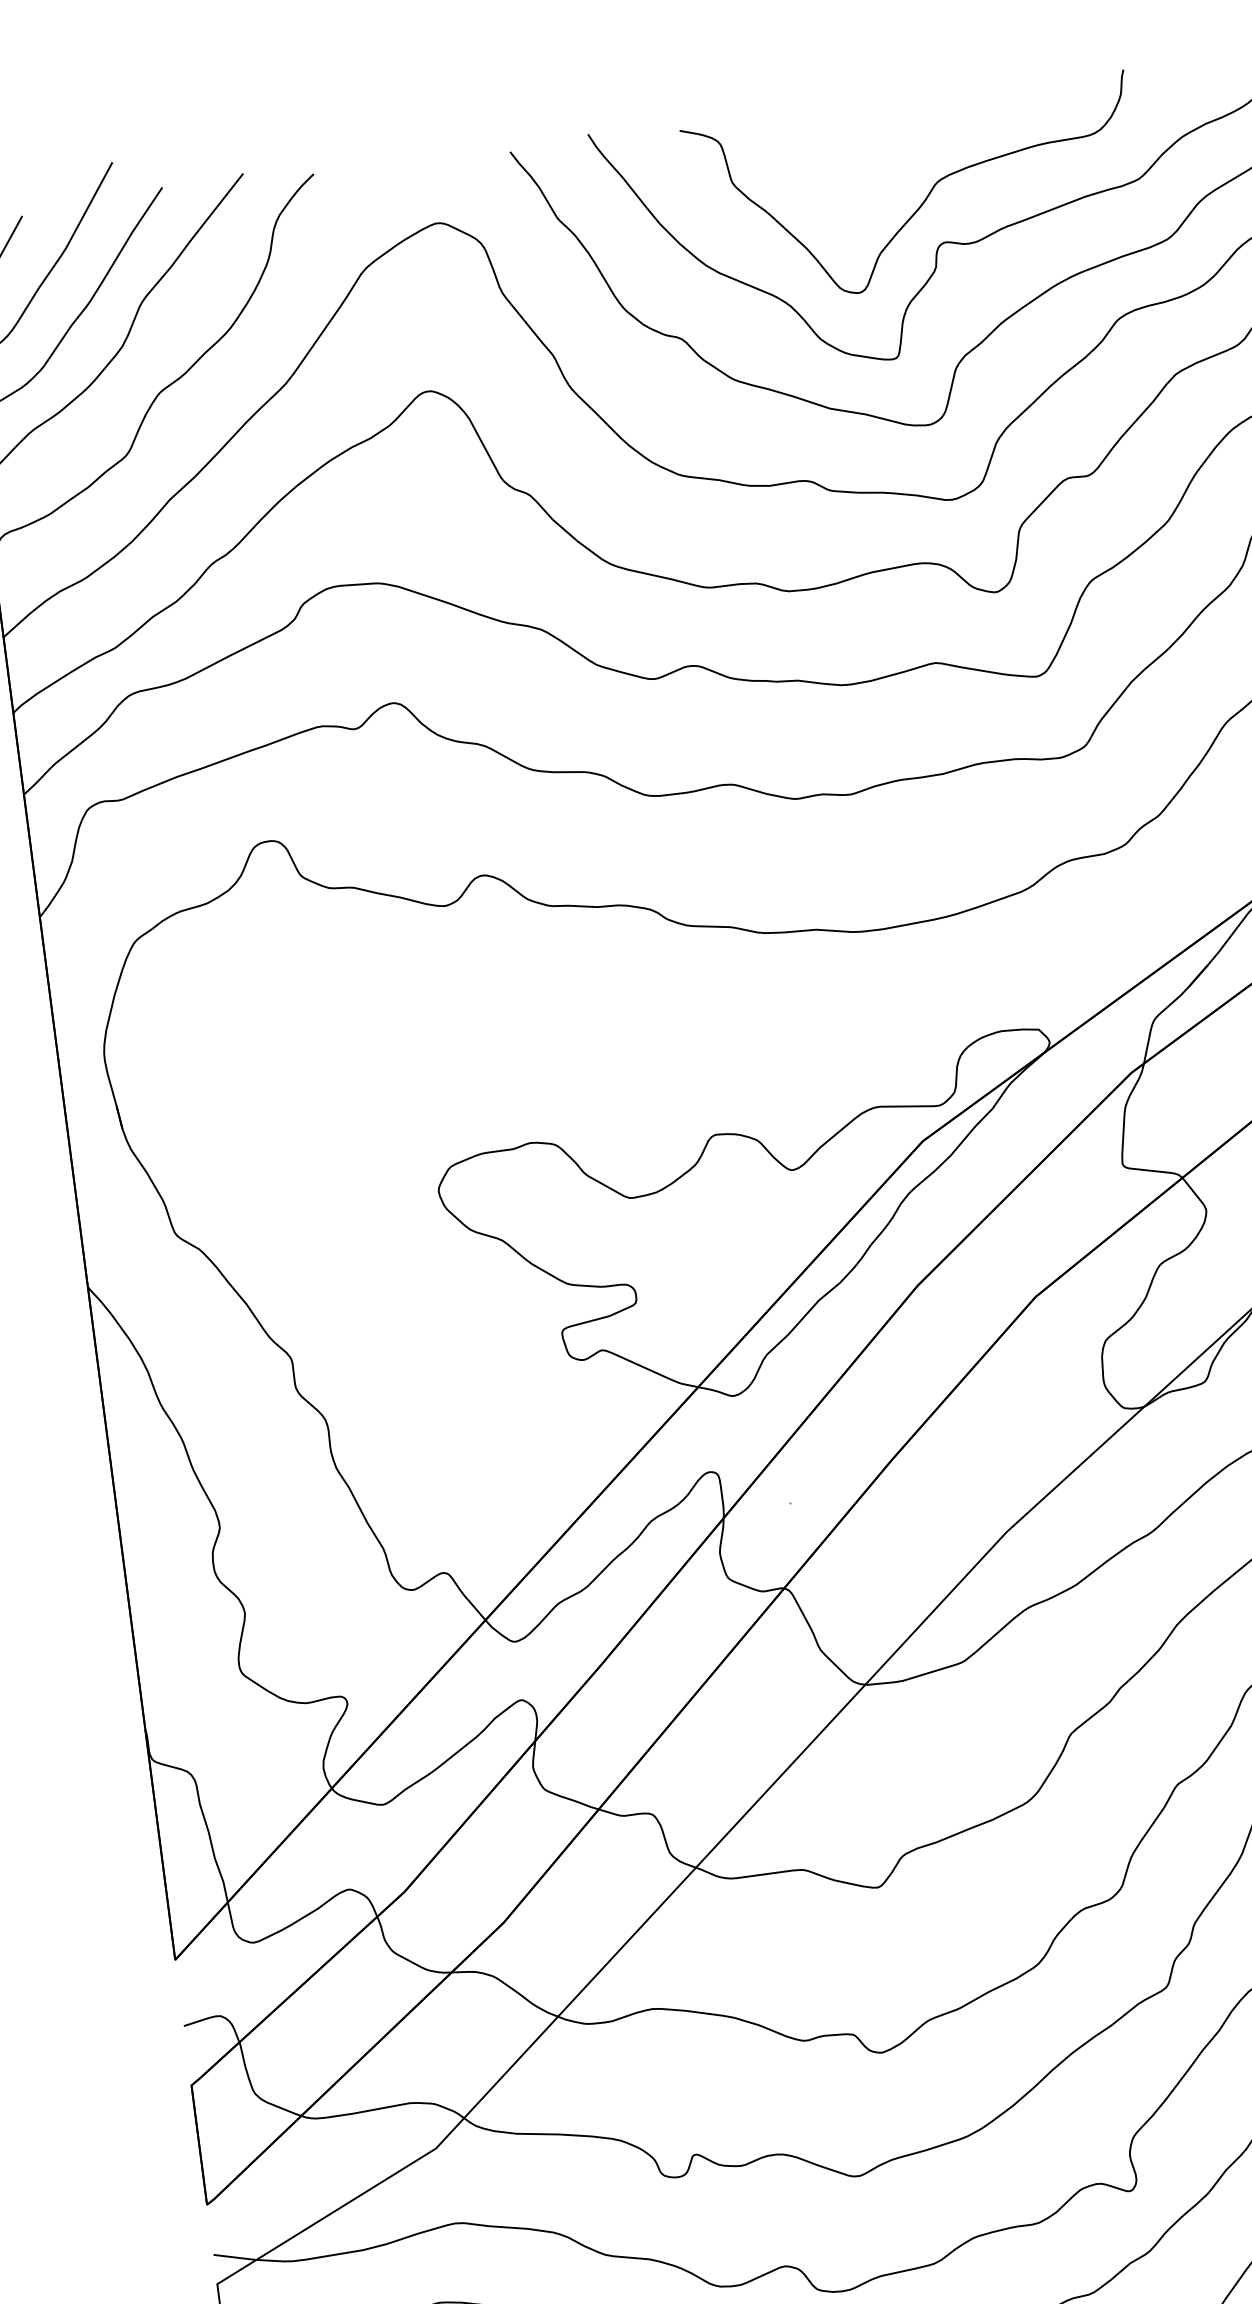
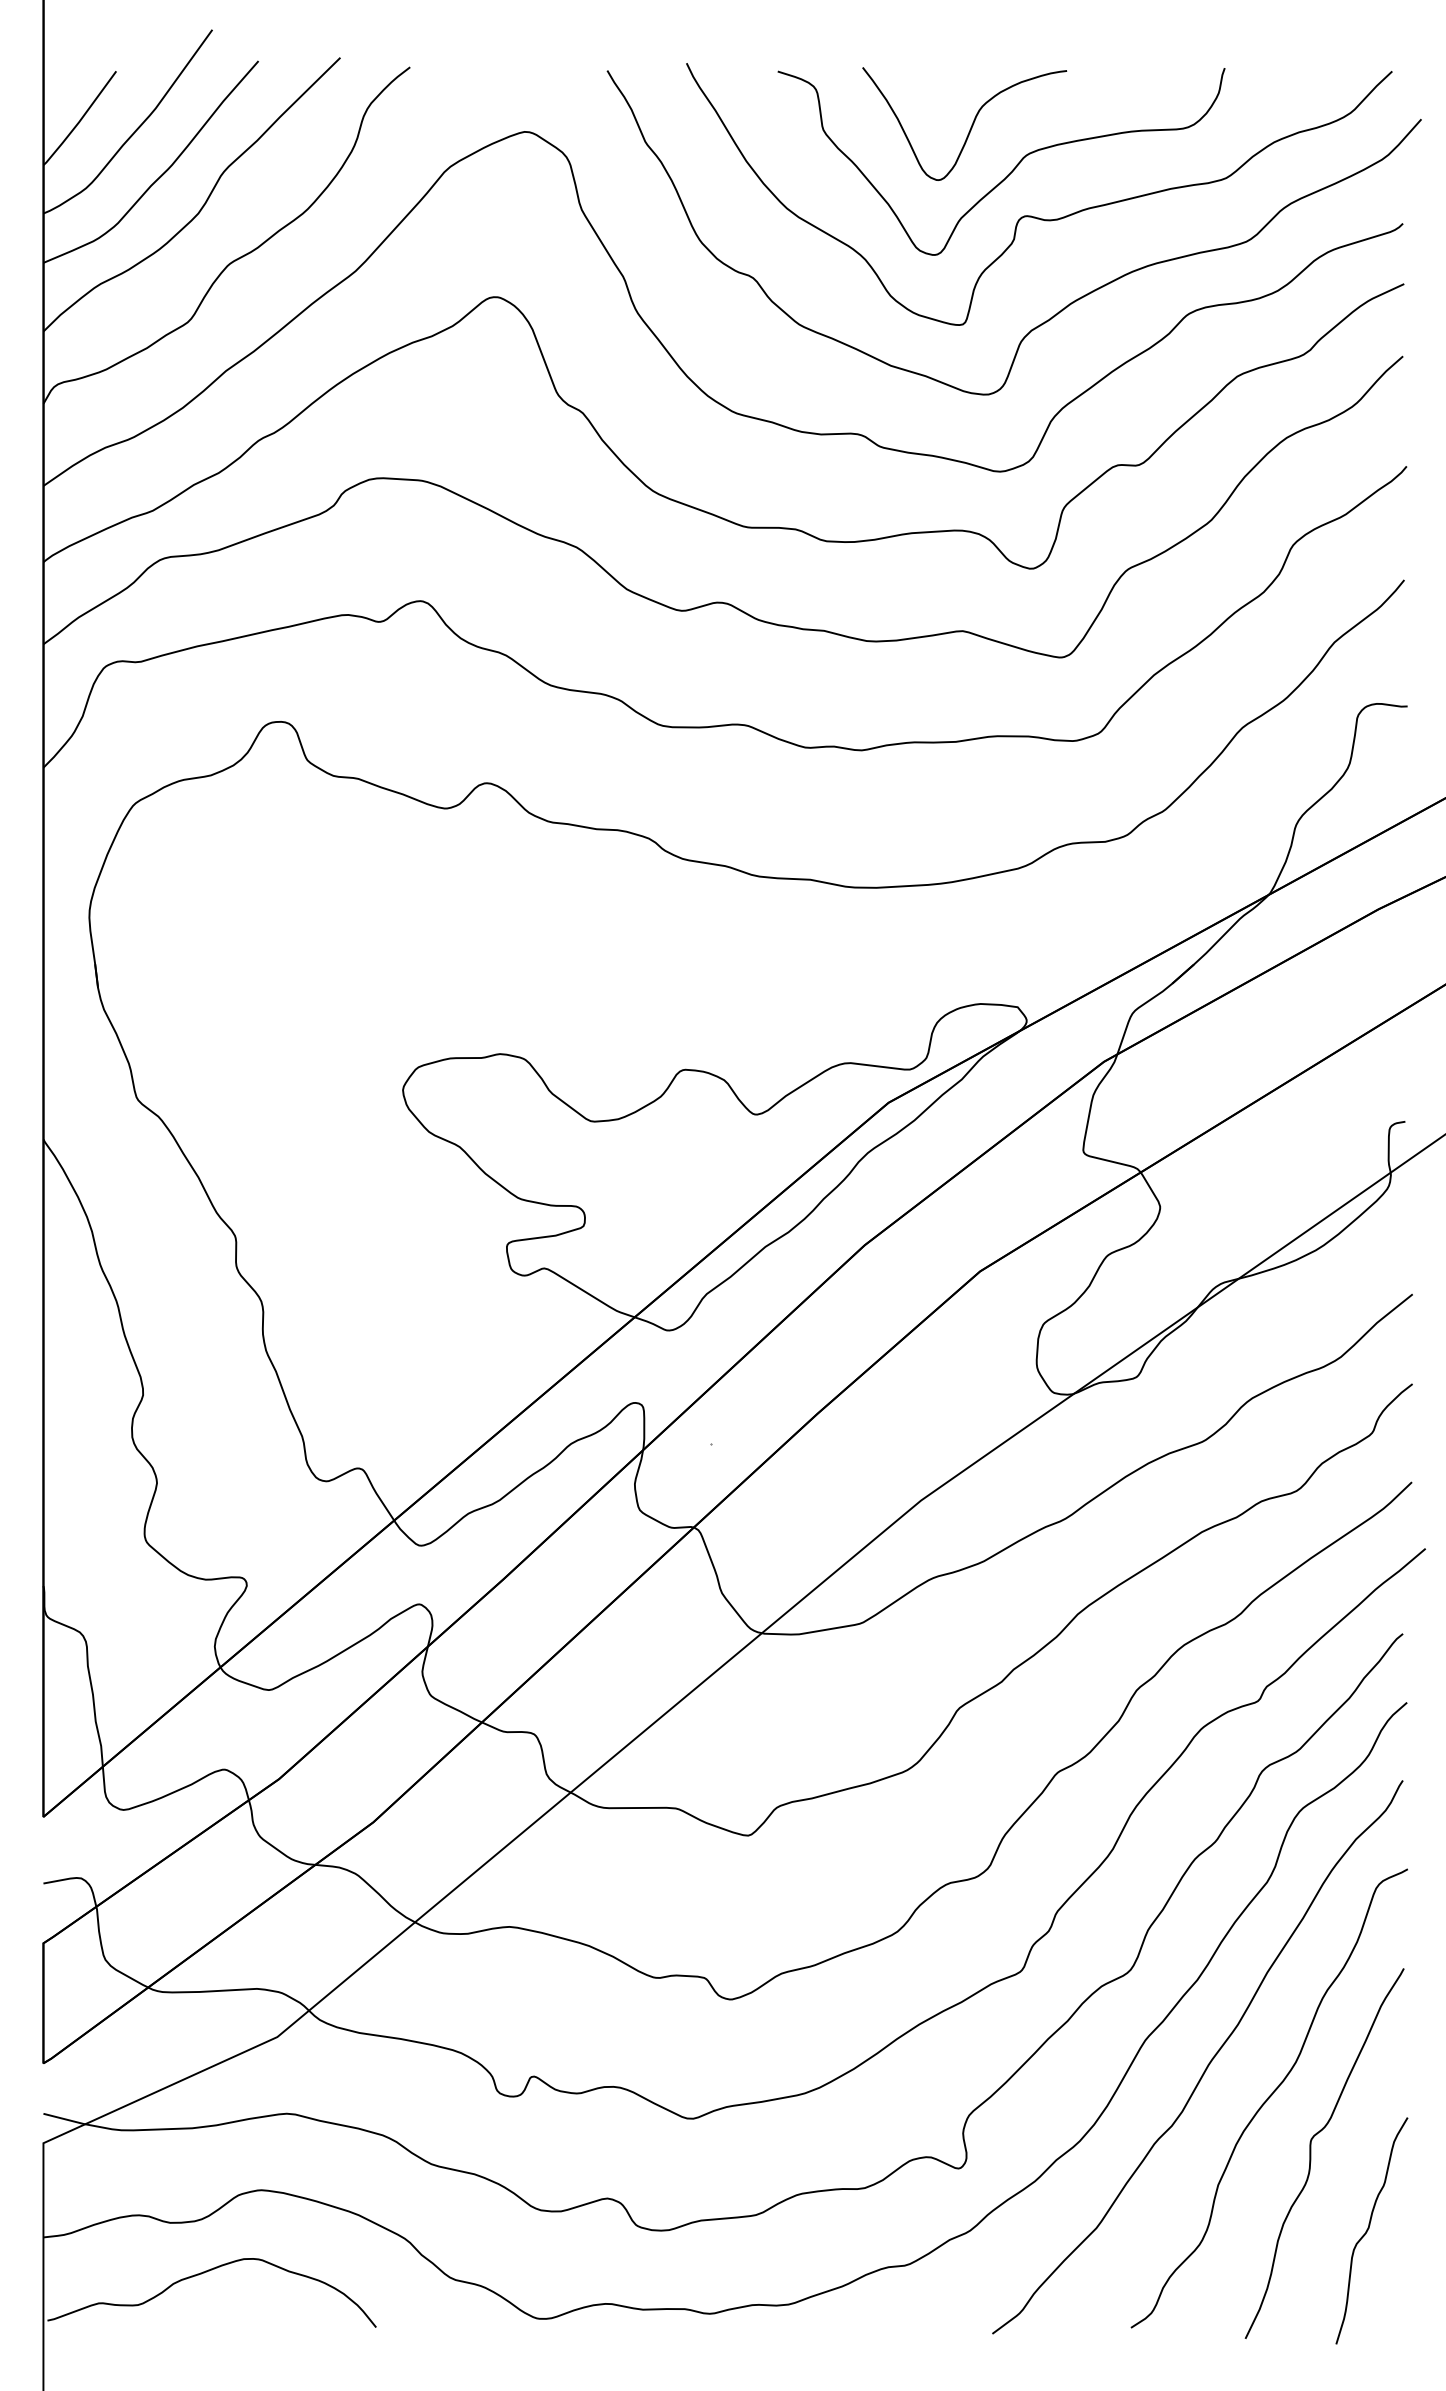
curve: (878, 158) -> (971, 124), added

